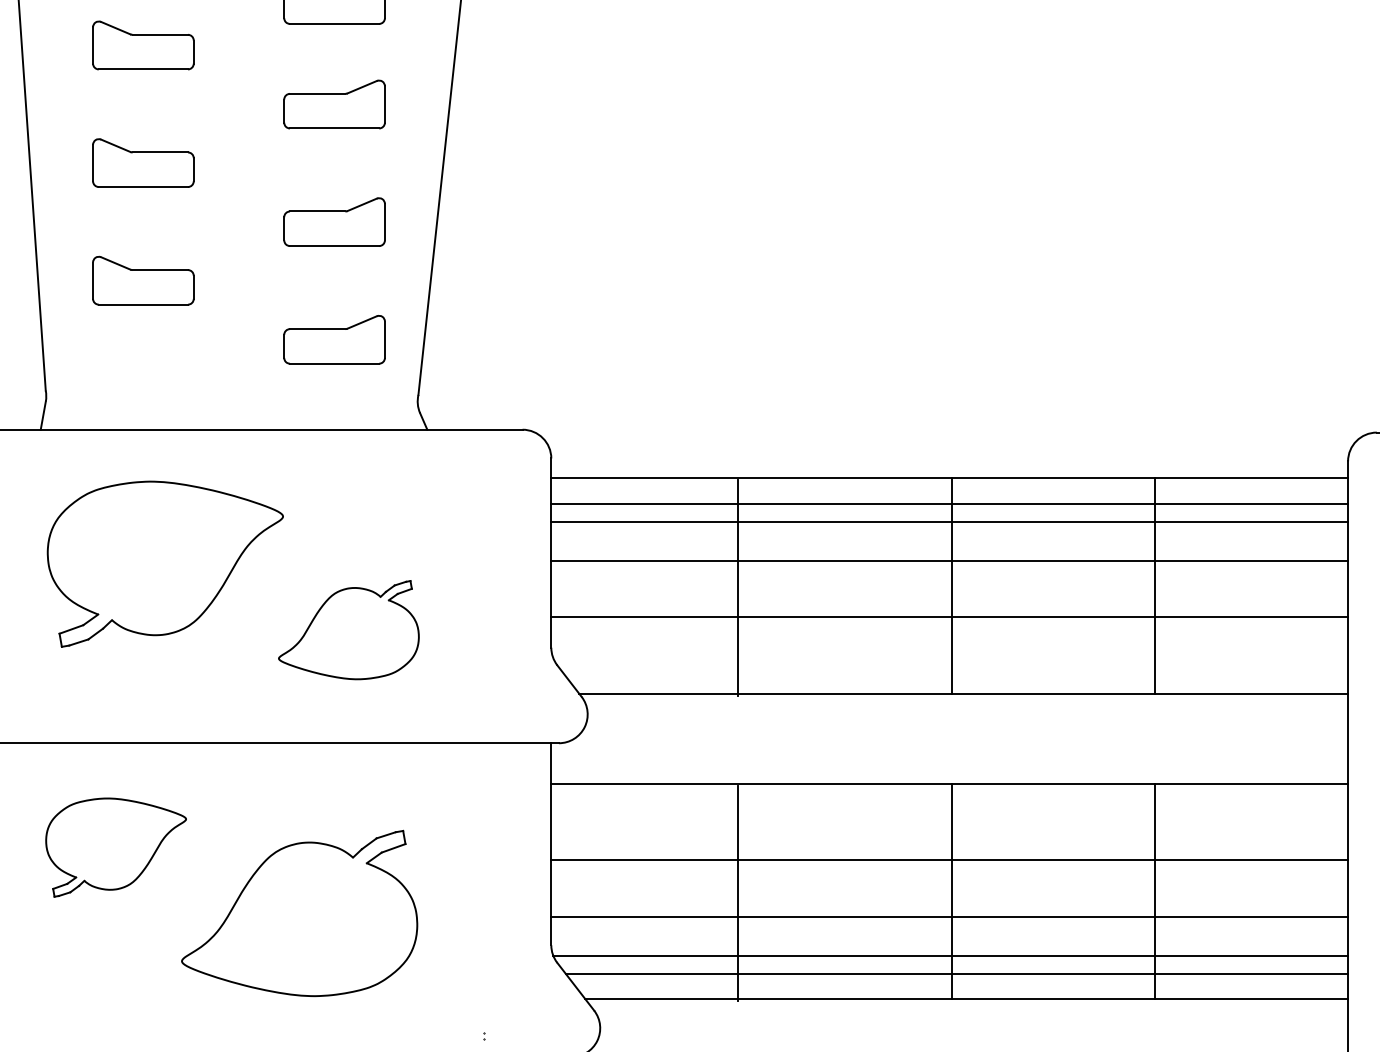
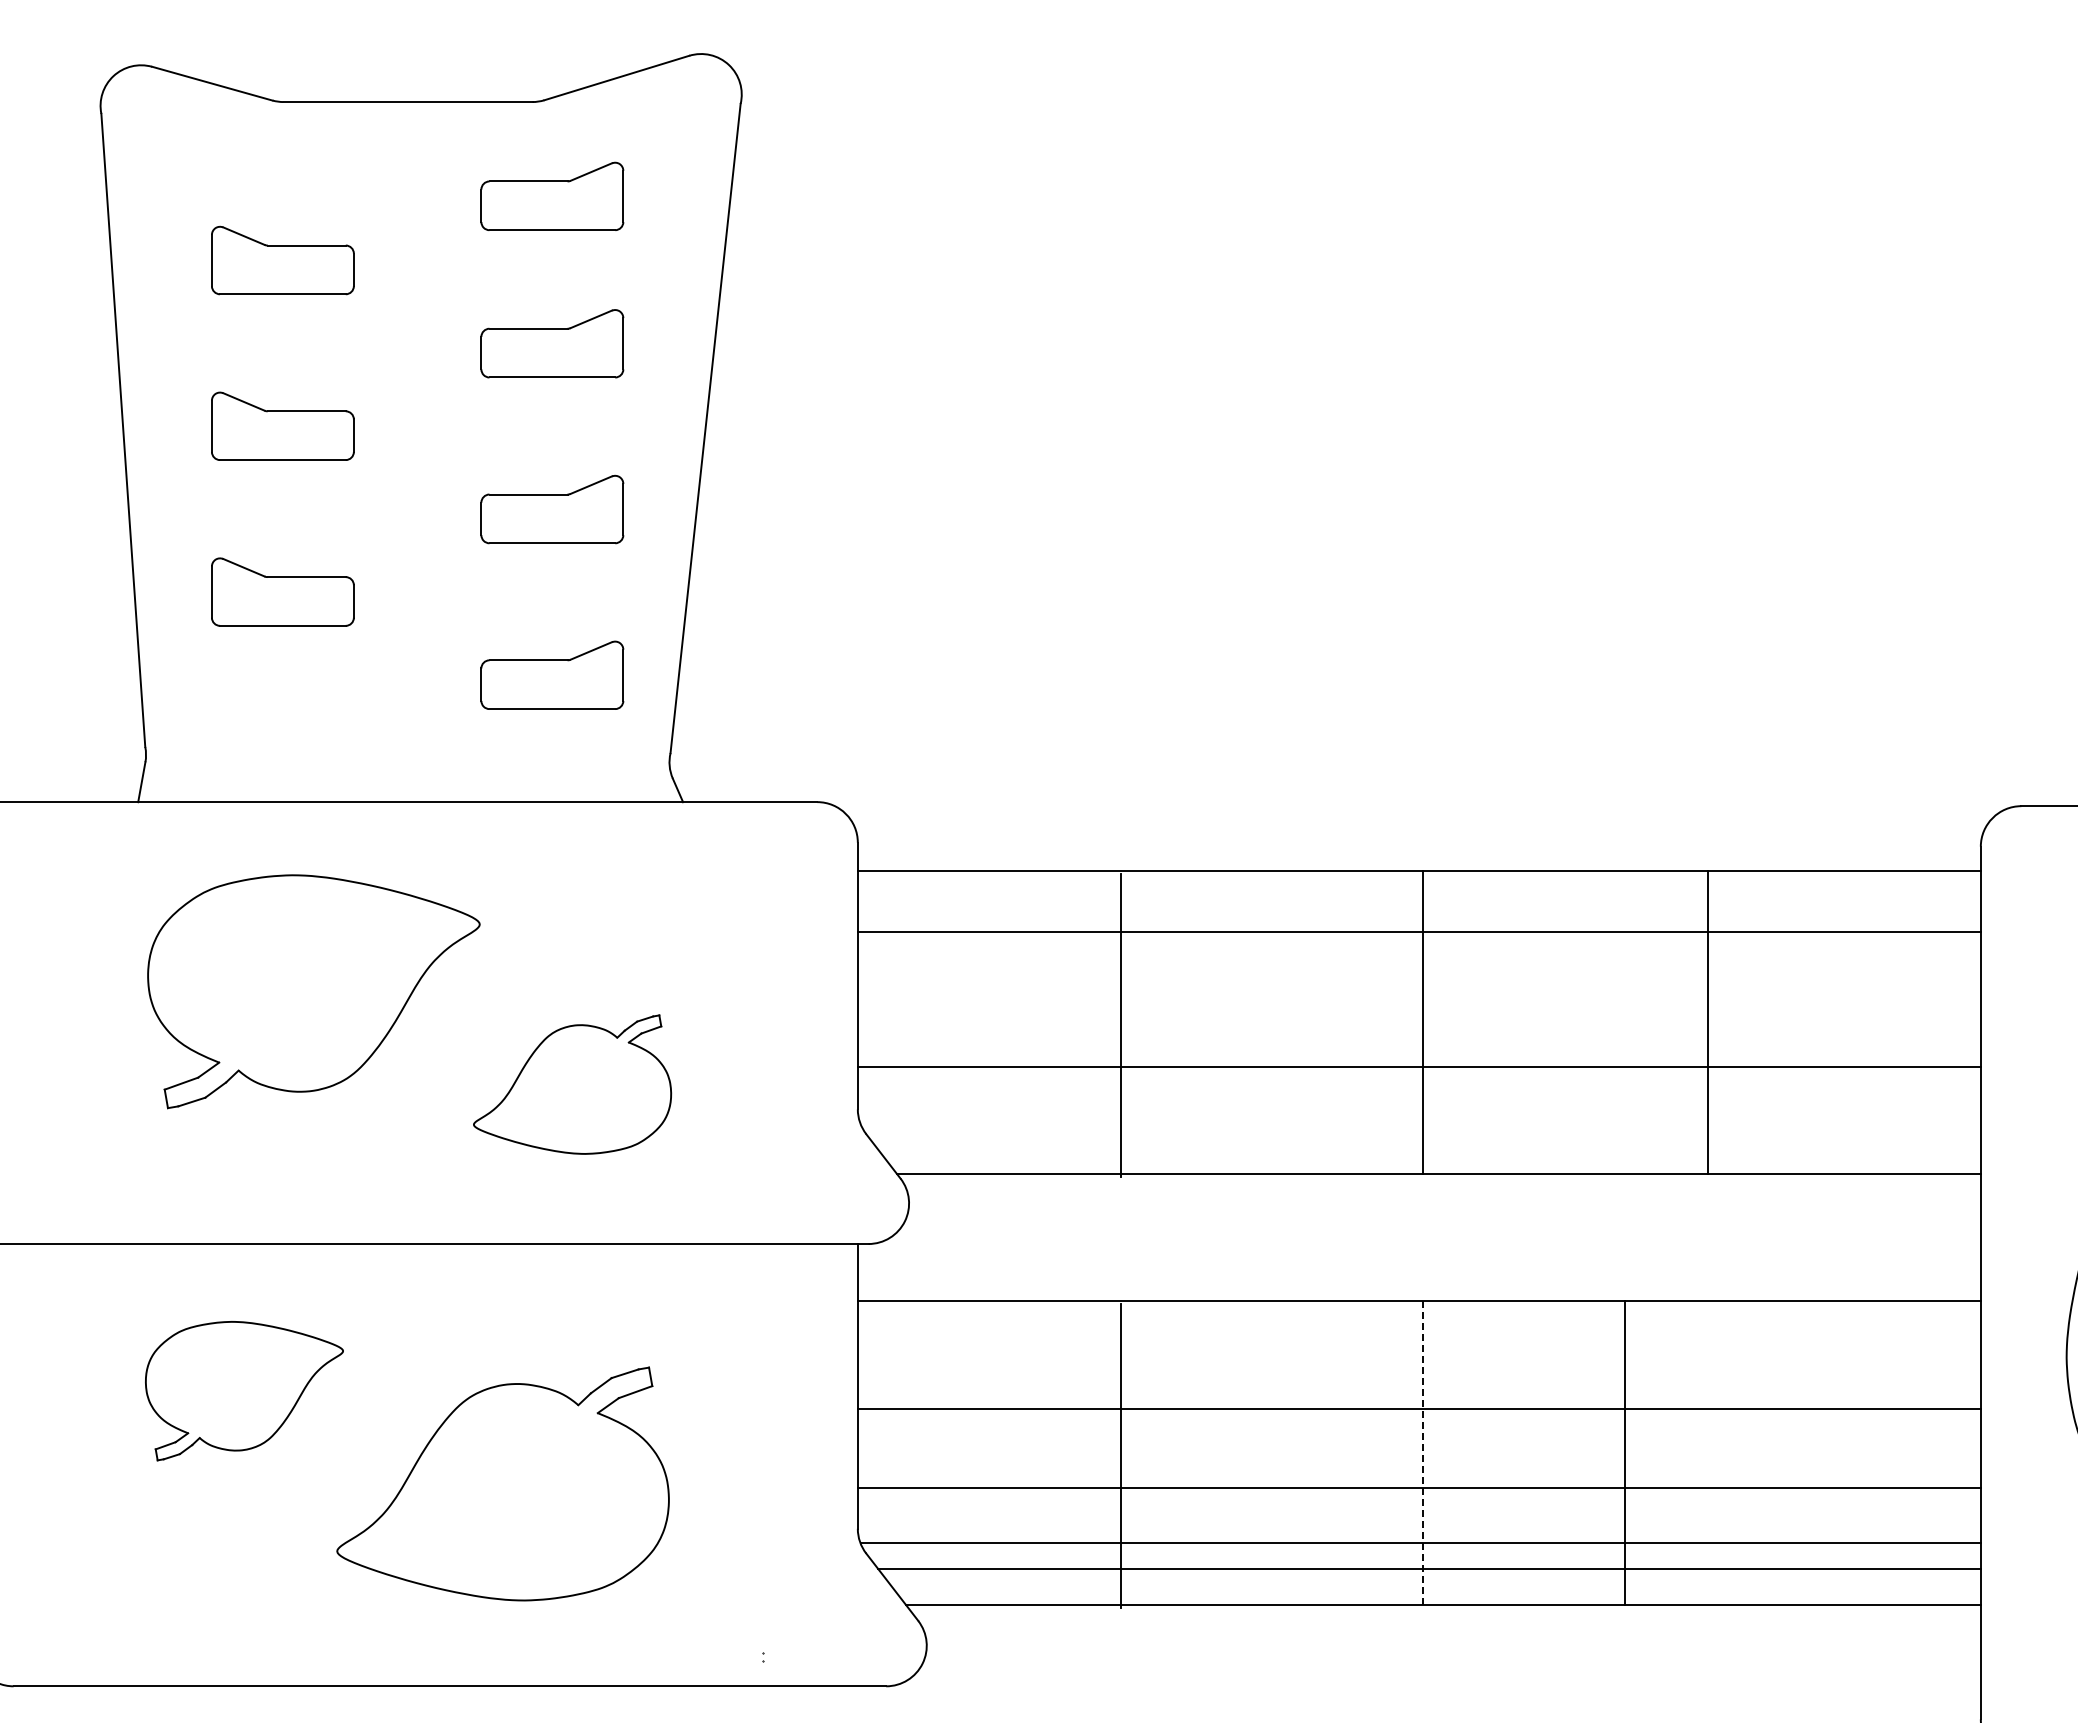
line: (949, 503) -> (1418, 906), removed
line: (949, 561) -> (1418, 987), removed
line: (952, 891) -> (1423, 1453), solid -> dashed
line: (1154, 891) -> (1625, 1452), moved

